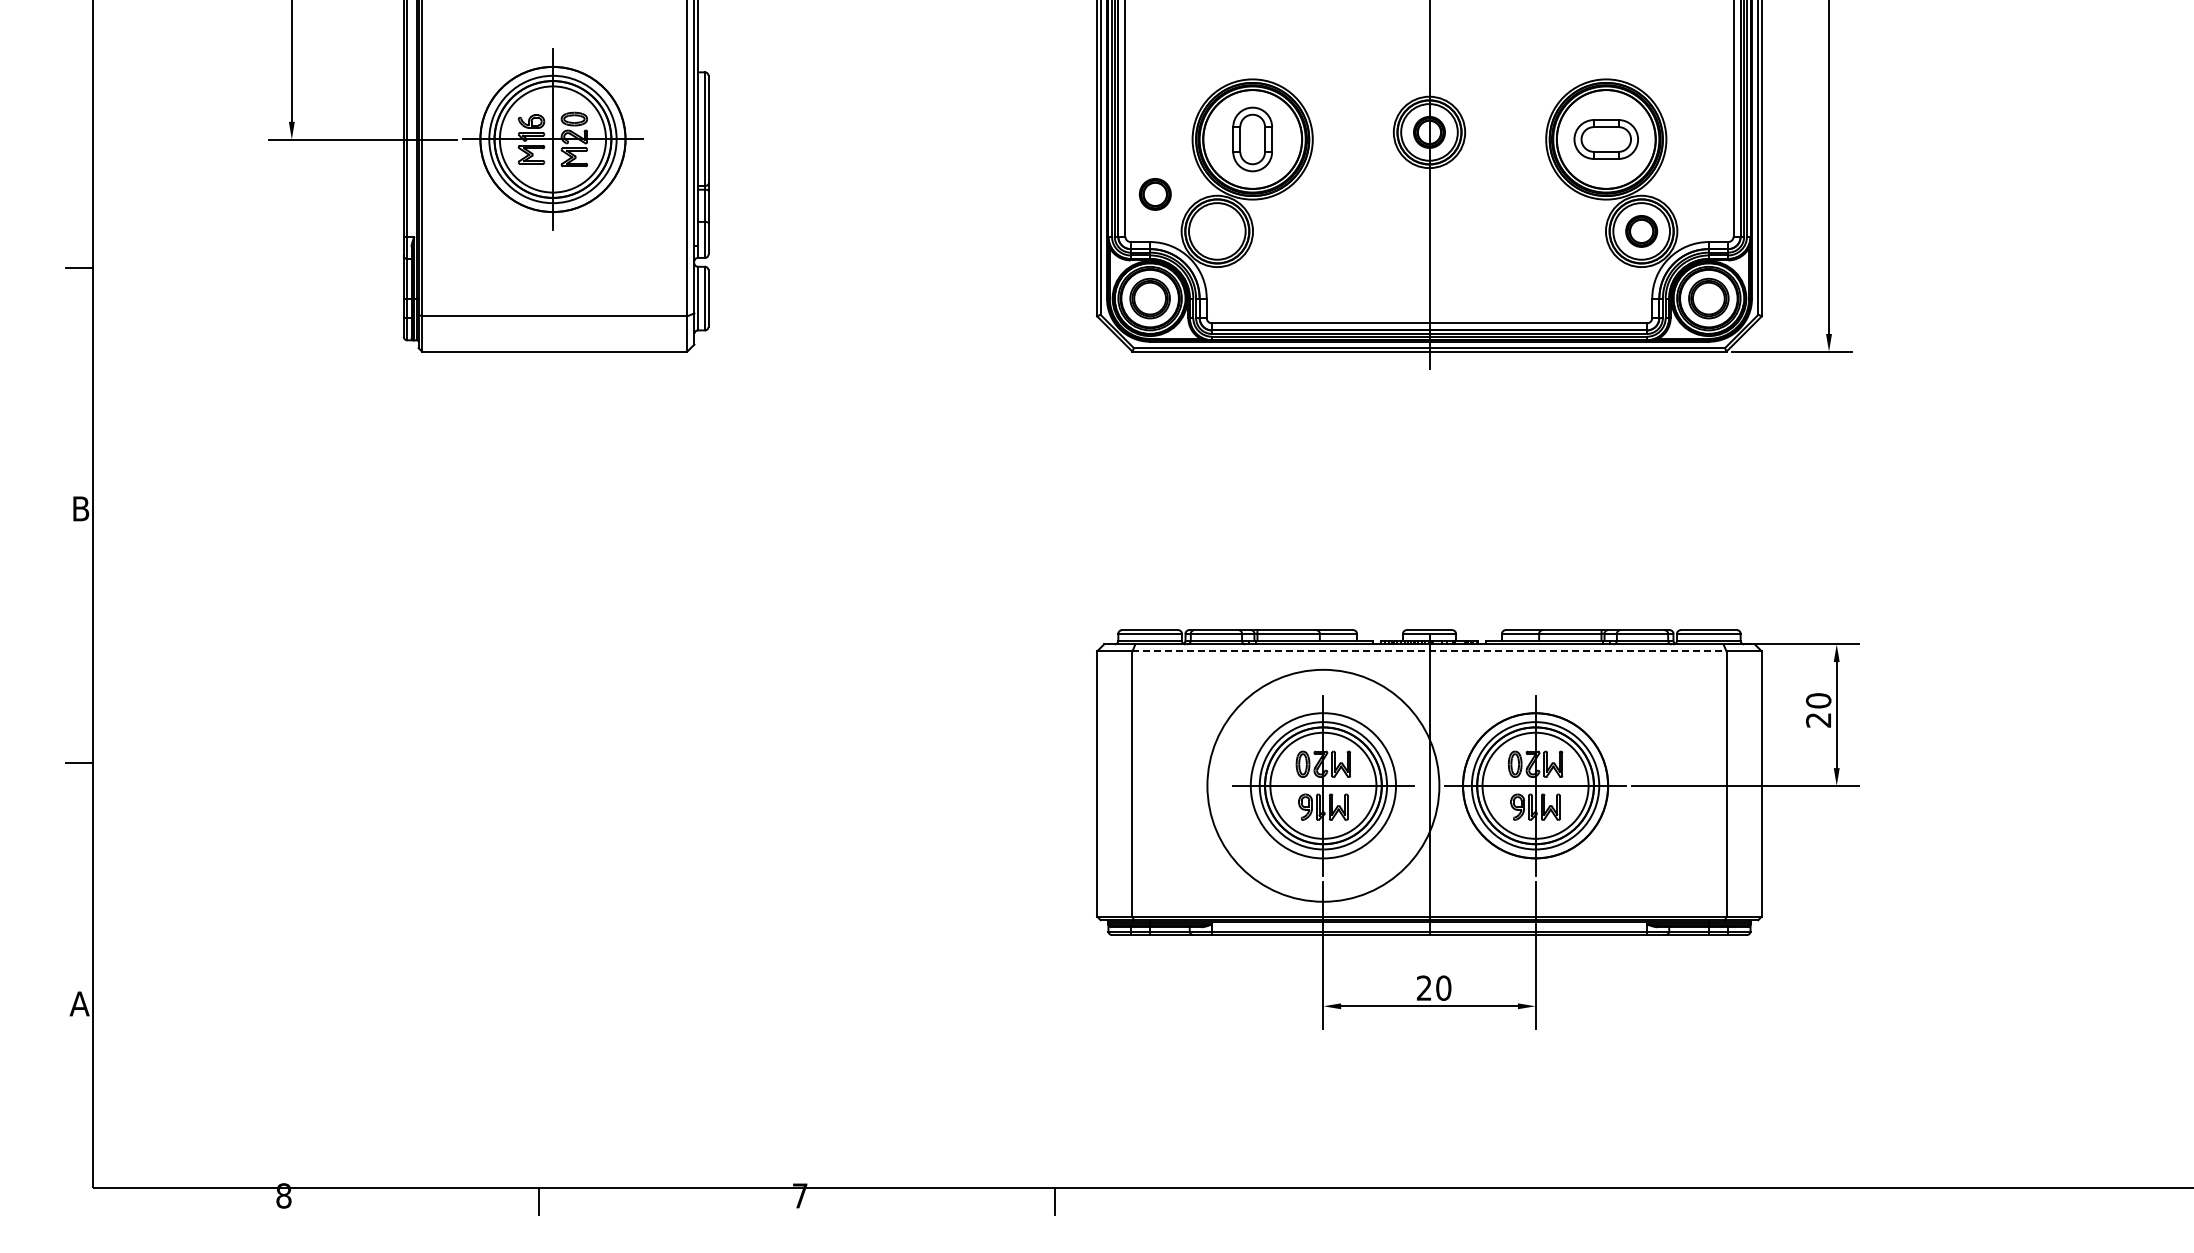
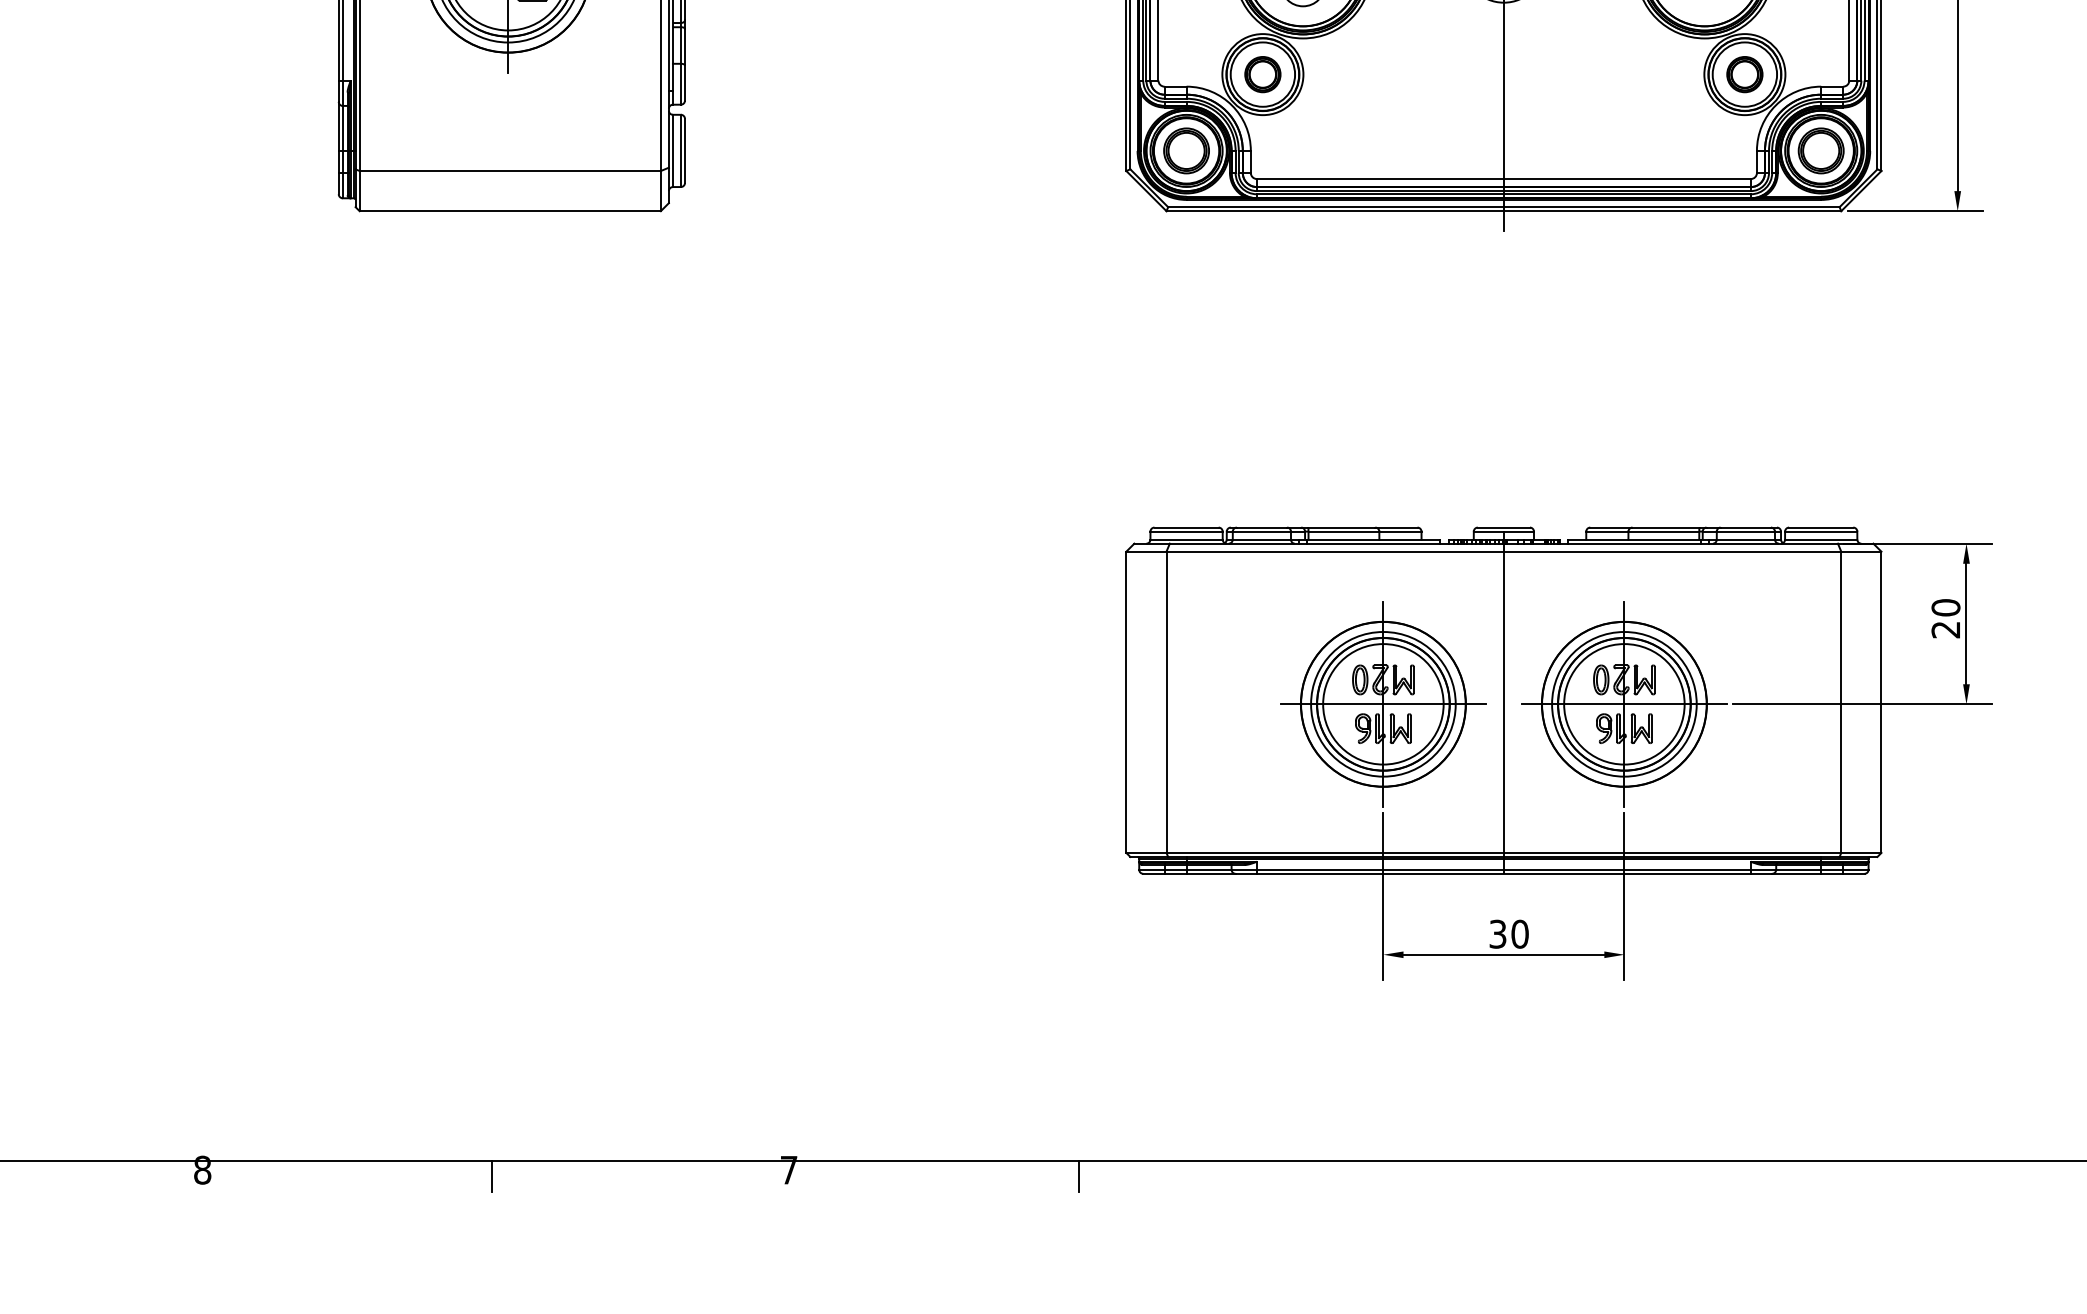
part: (1154, 194) -> (1261, 74), moved
line: (1429, 651) -> (1503, 551), dashed -> solid
circle: (1322, 785) -> (1382, 703), size x0.62
text: (1424, 987) -> (1498, 933), 20 -> 30

